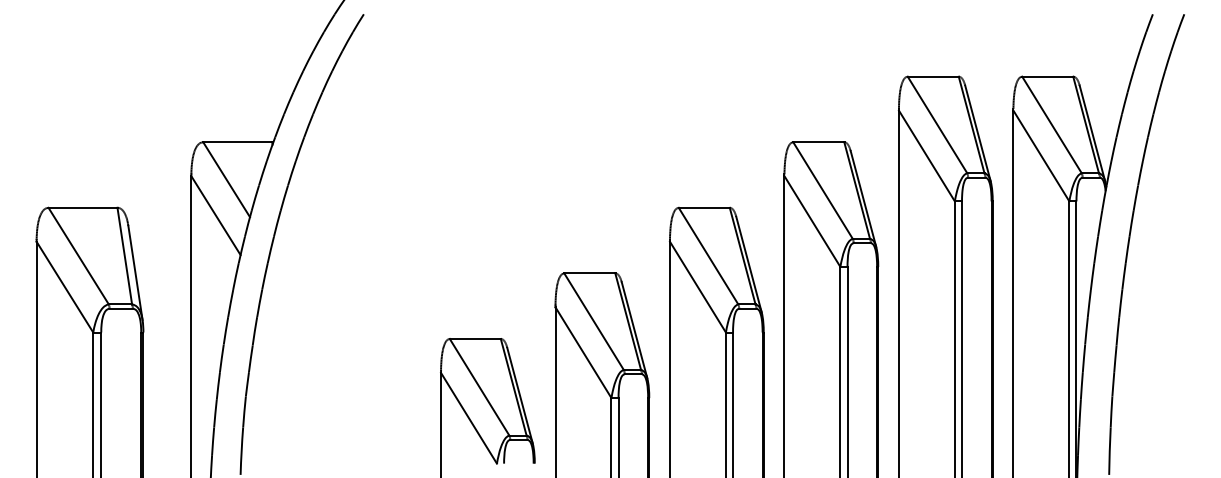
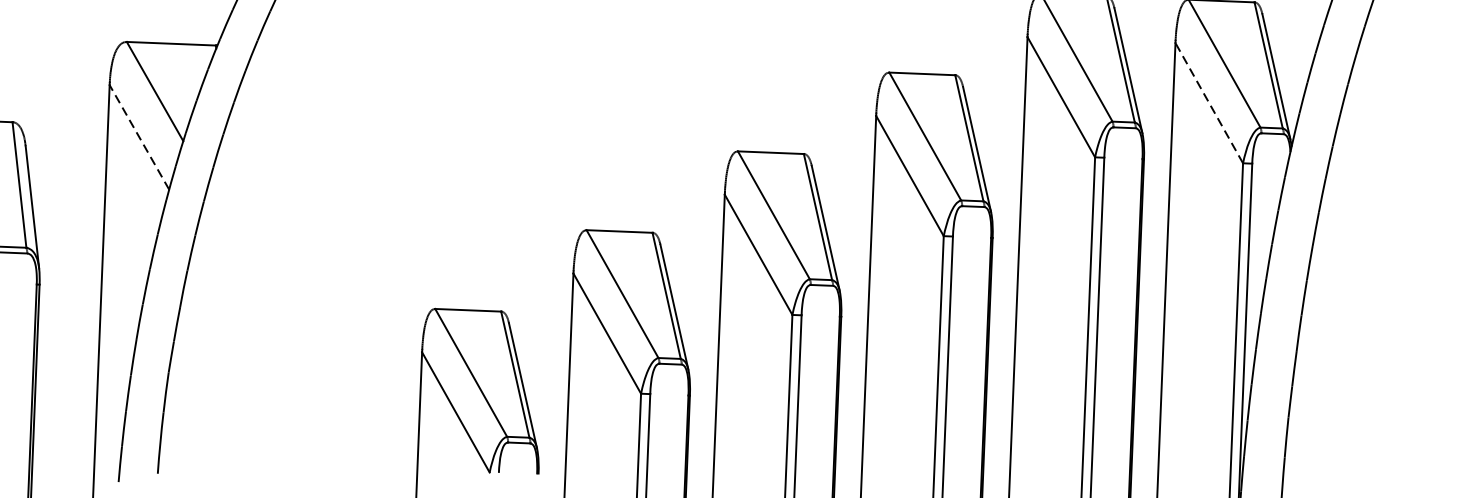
line: (1041, 155) -> (1209, 102), solid -> dashed
line: (215, 215) -> (138, 137), solid -> dashed

